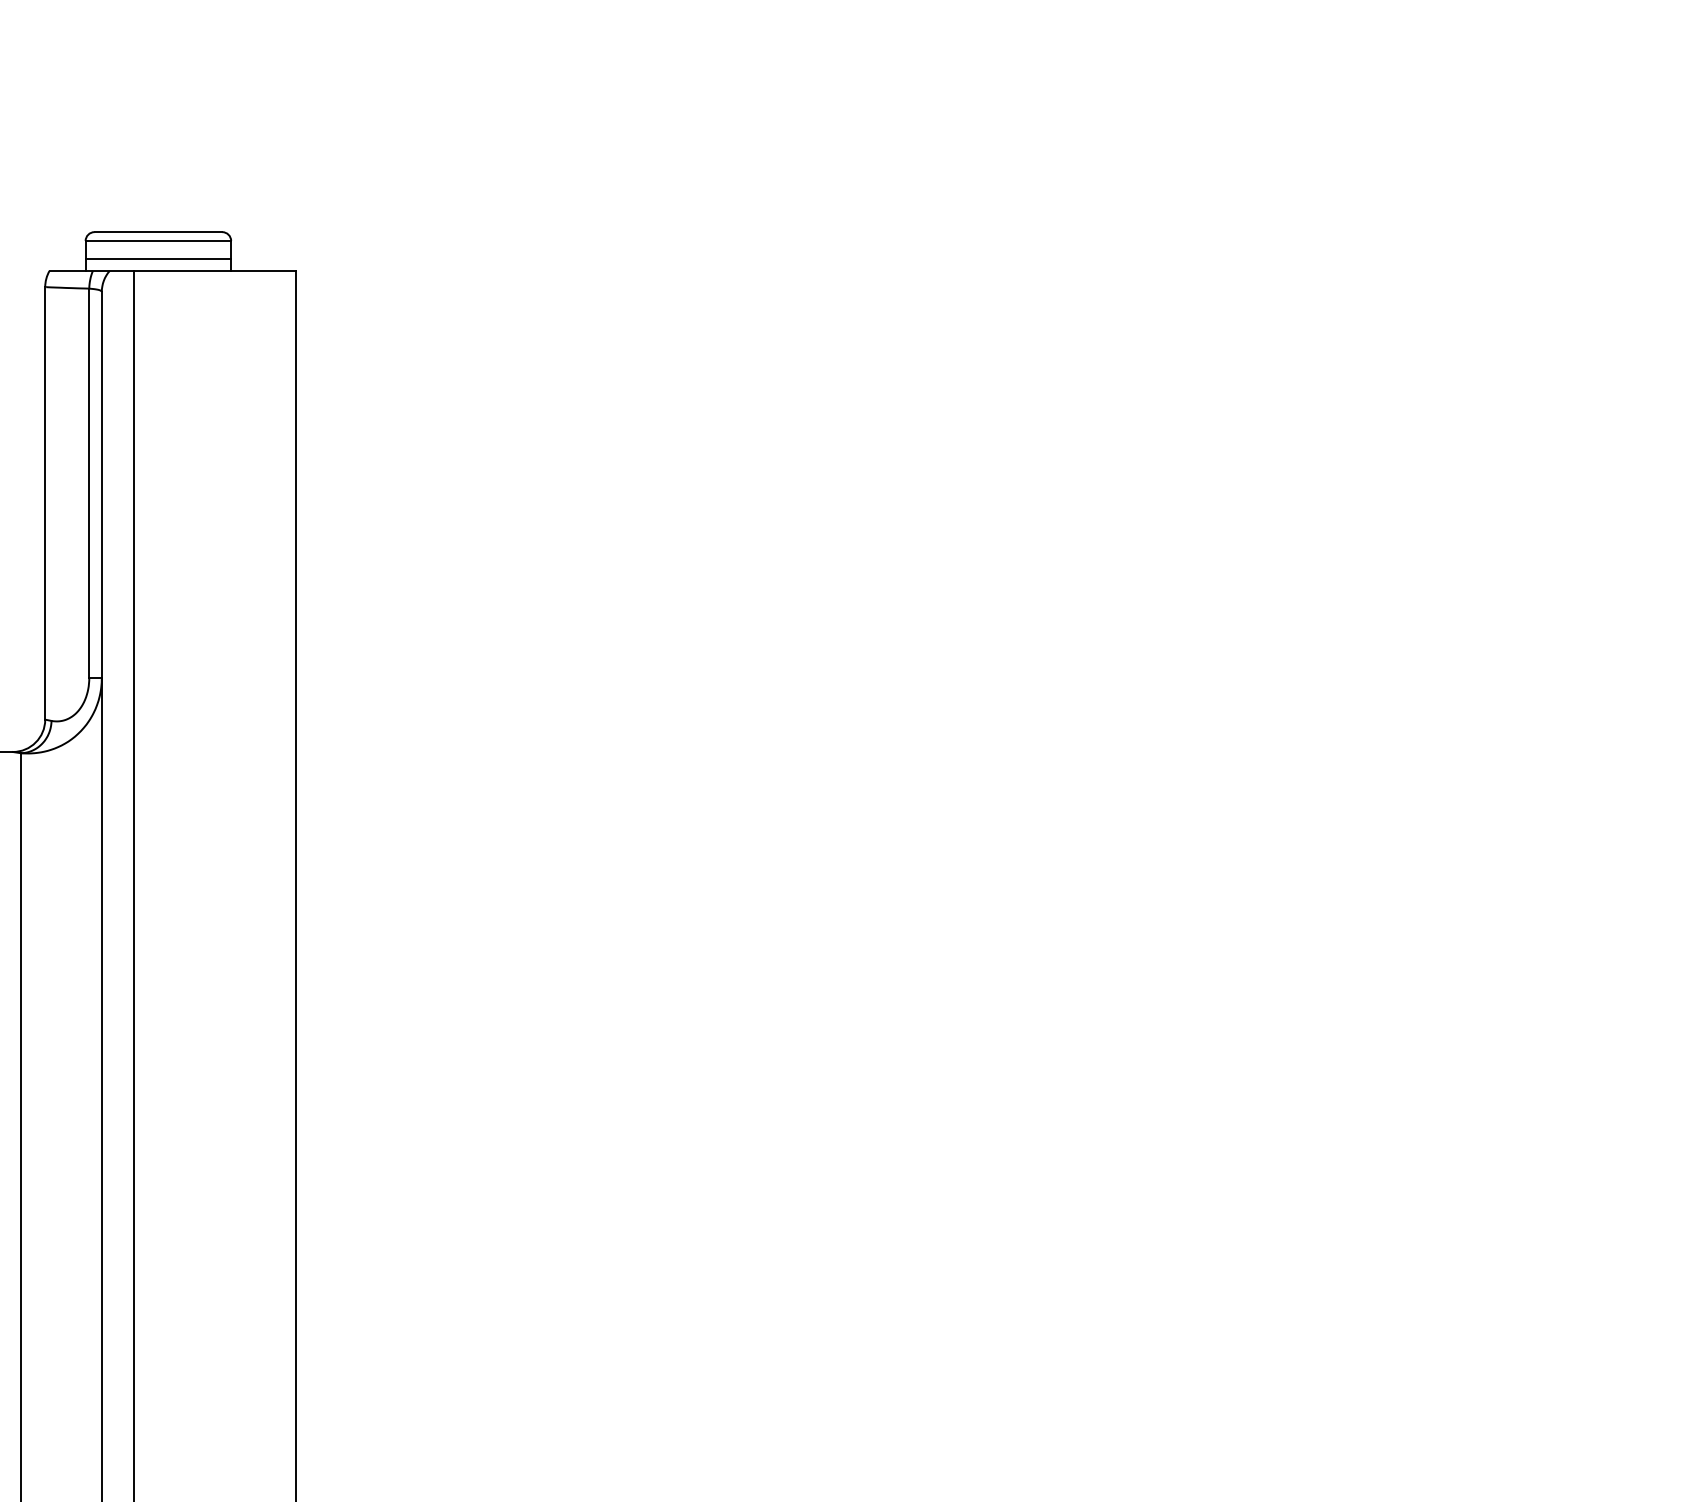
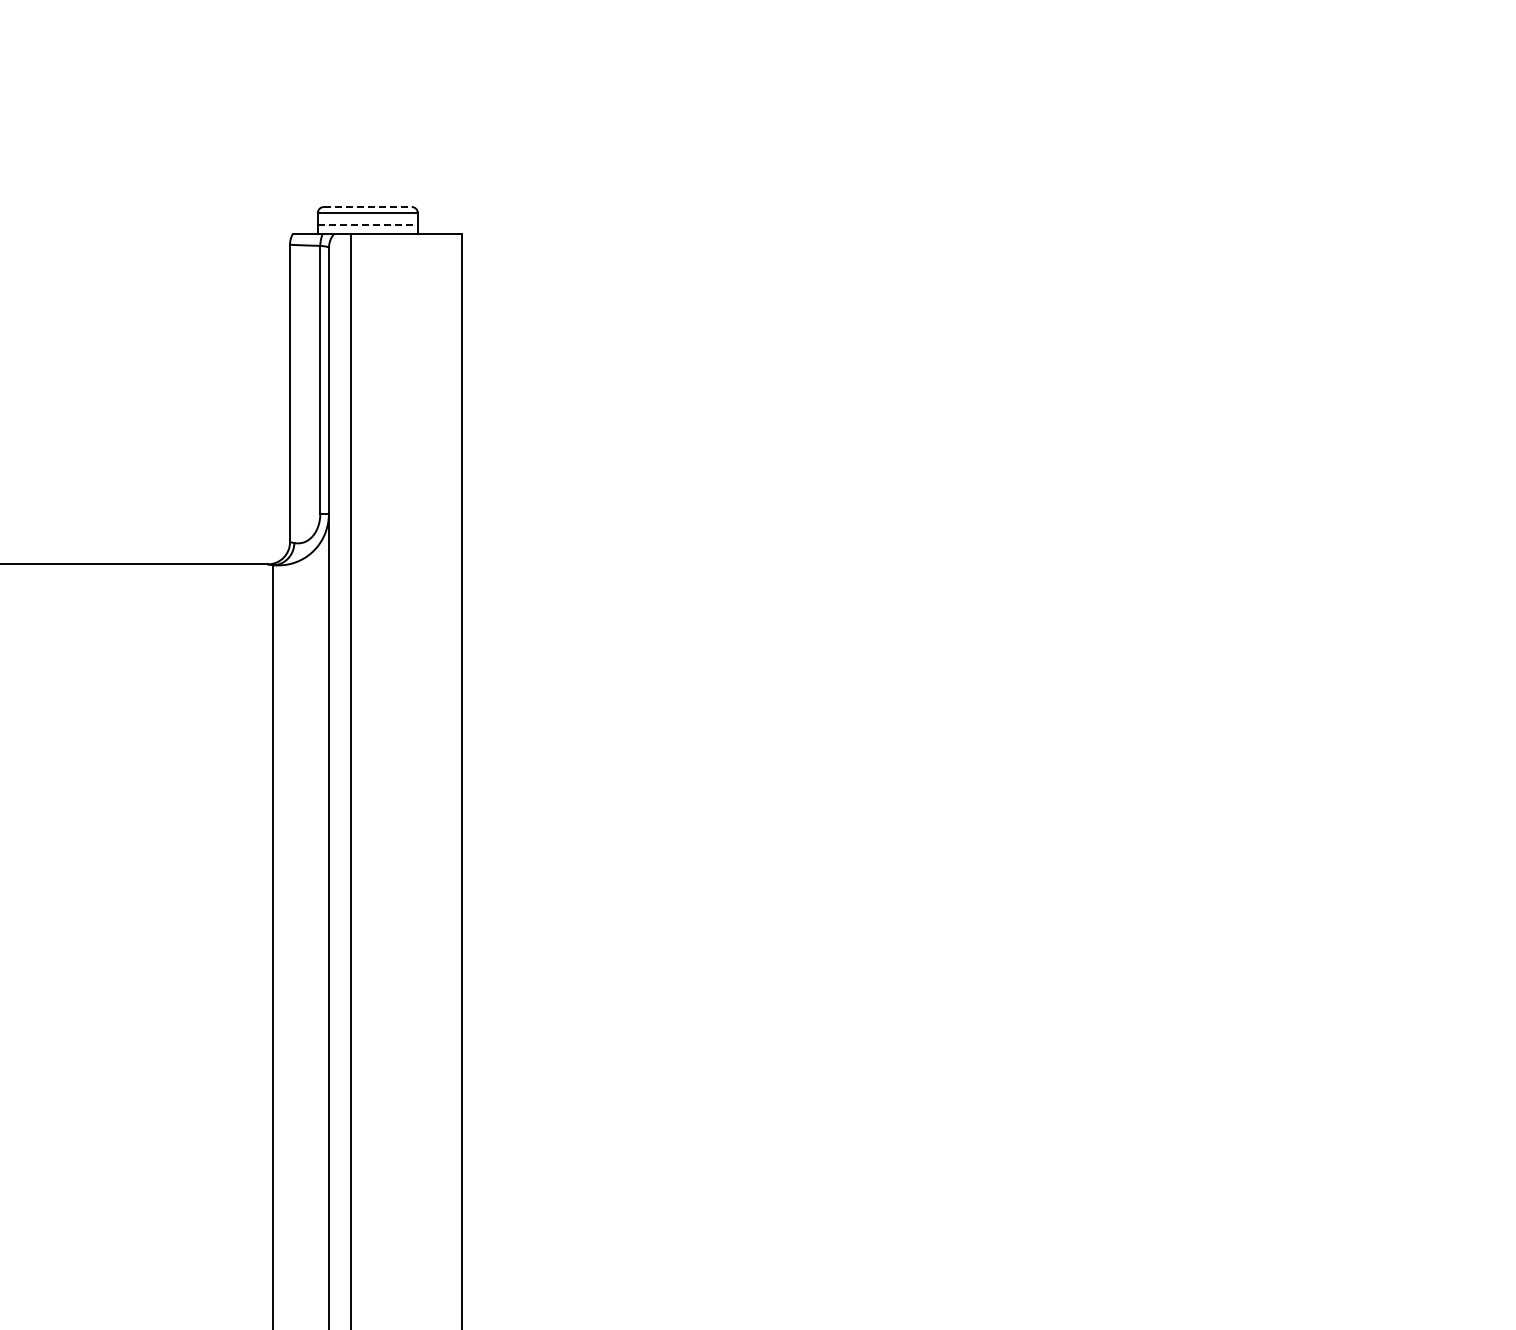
line: (157, 232) -> (367, 207), solid -> dashed
line: (159, 259) -> (368, 225), solid -> dashed

